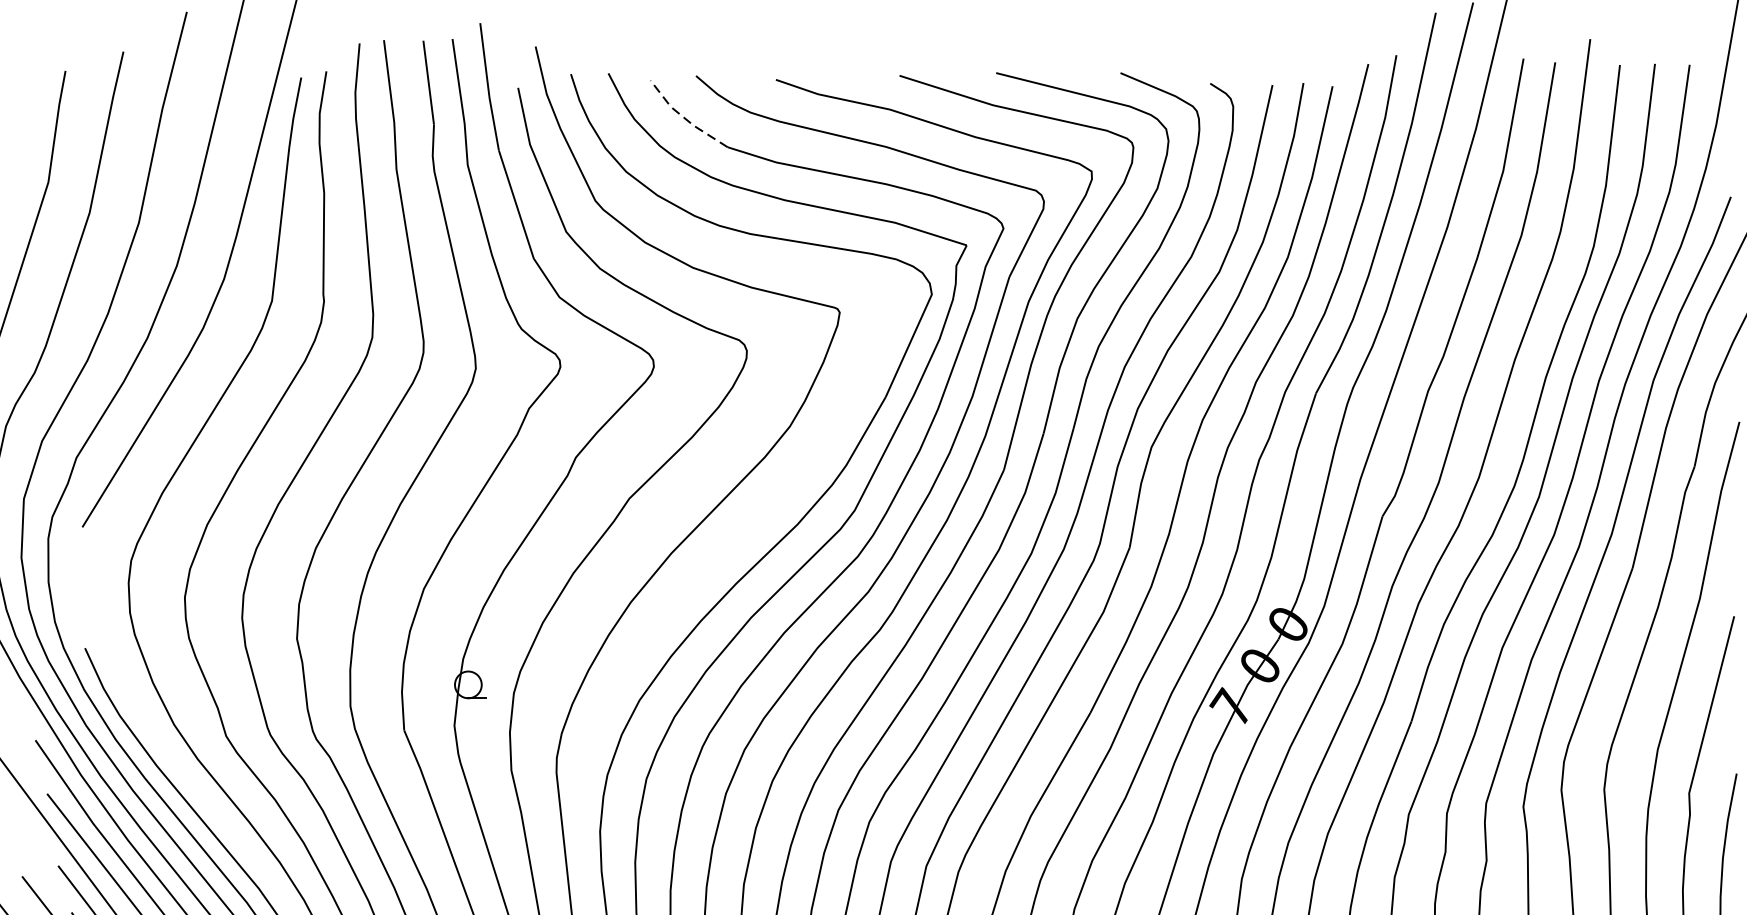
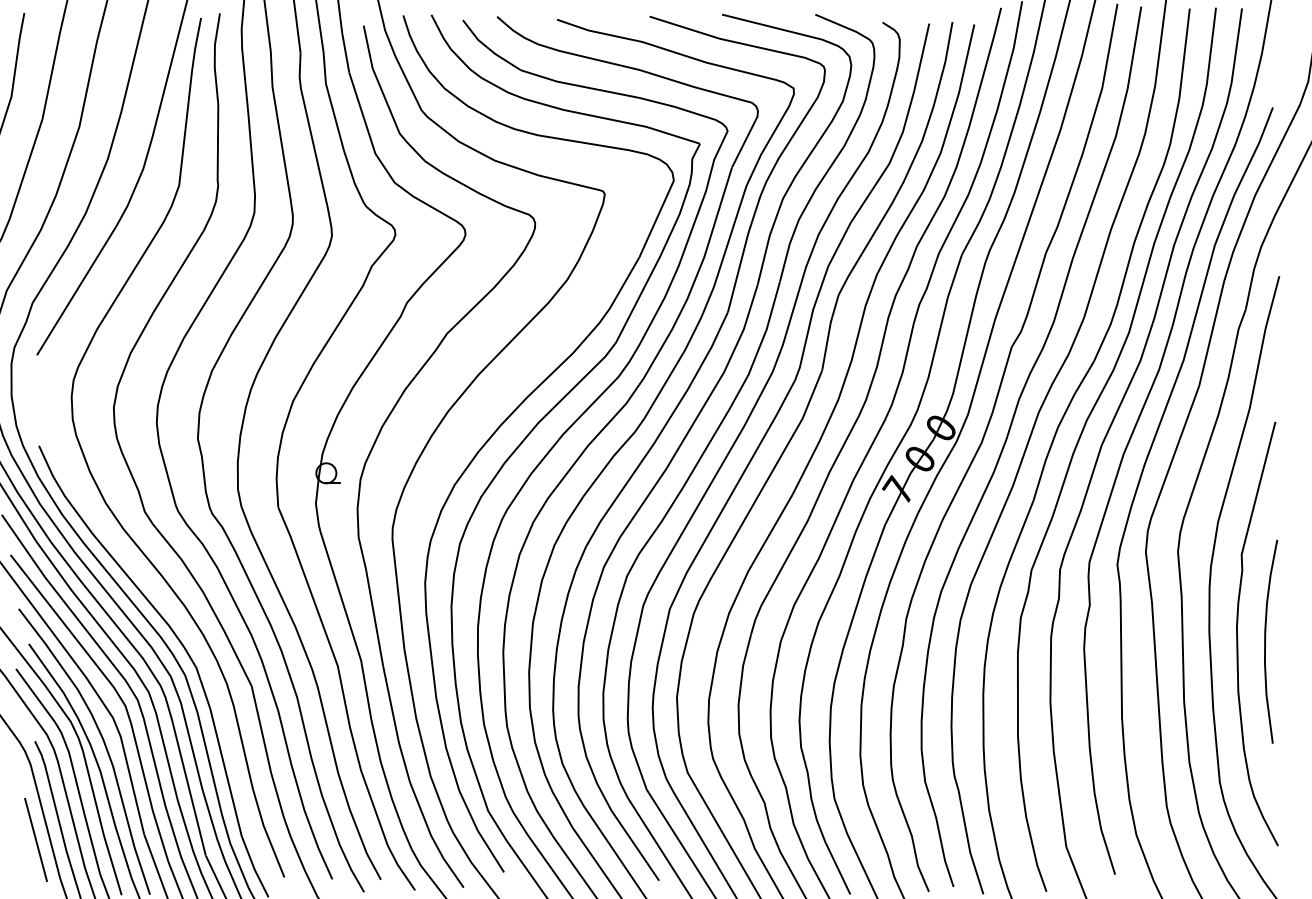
line: (684, 118) -> (488, 48), dashed -> solid

